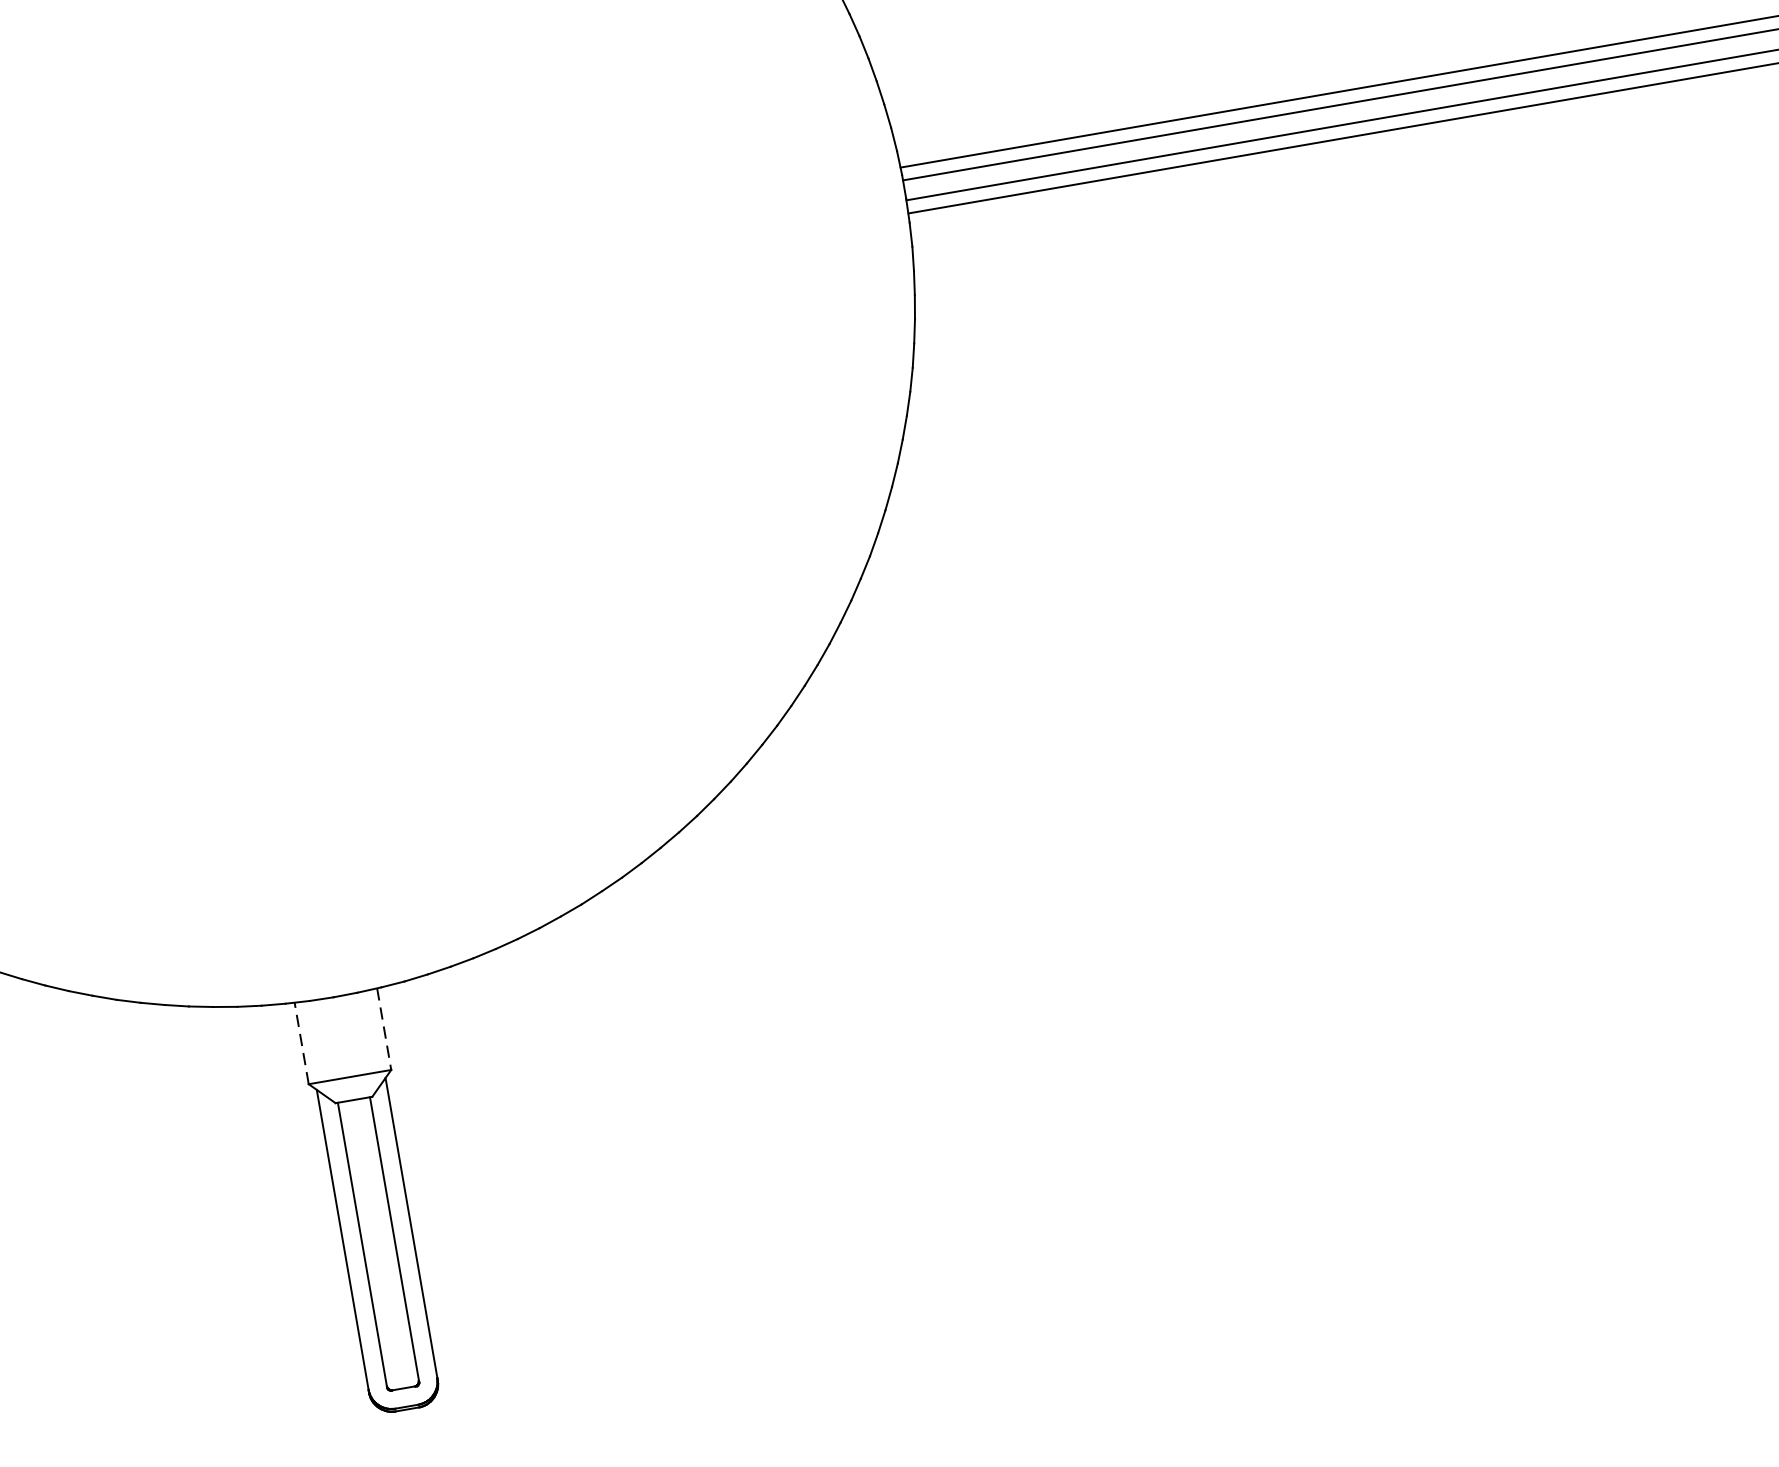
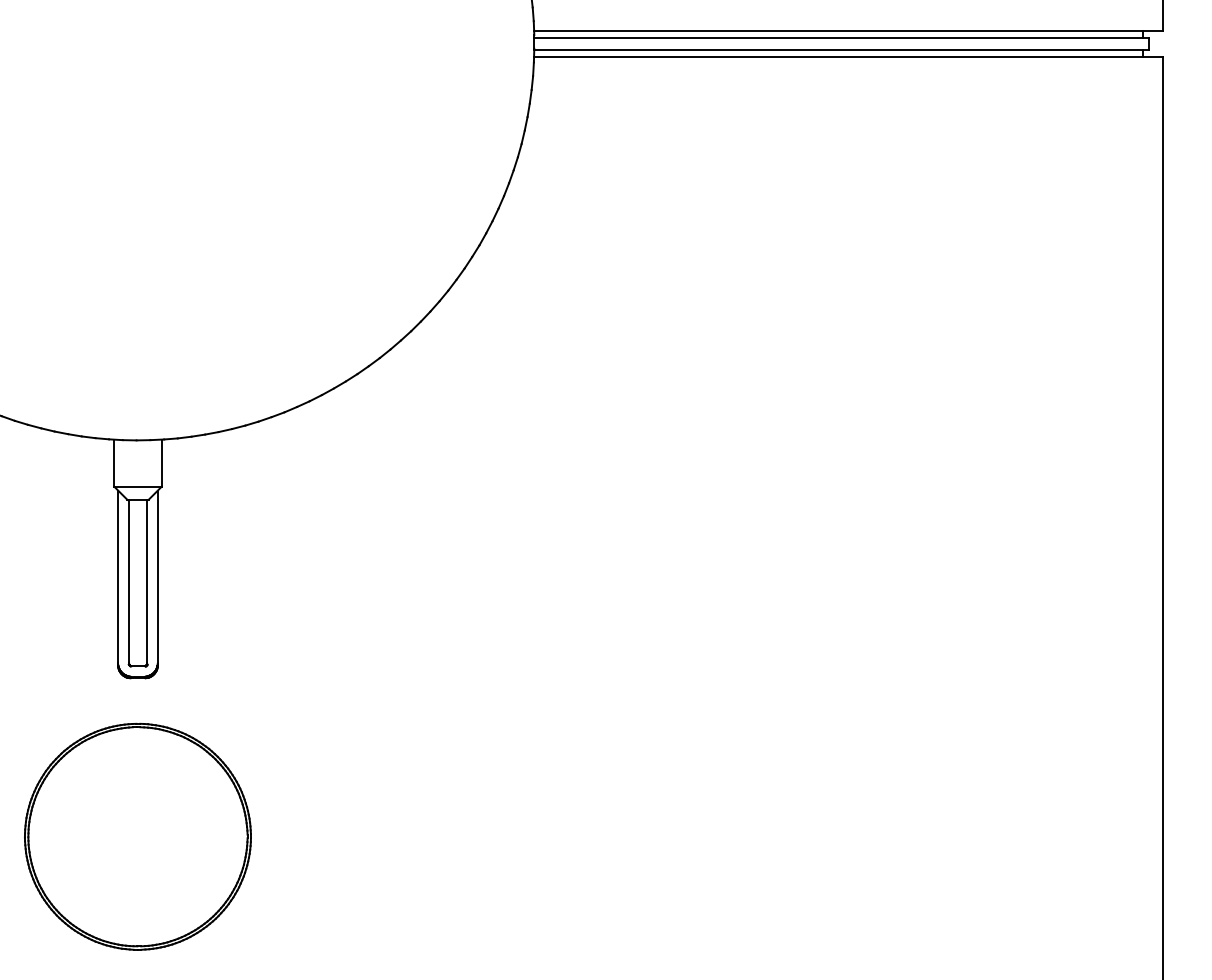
line: (383, 1029) -> (161, 463), dashed -> solid
line: (302, 1043) -> (114, 463), dashed -> solid

